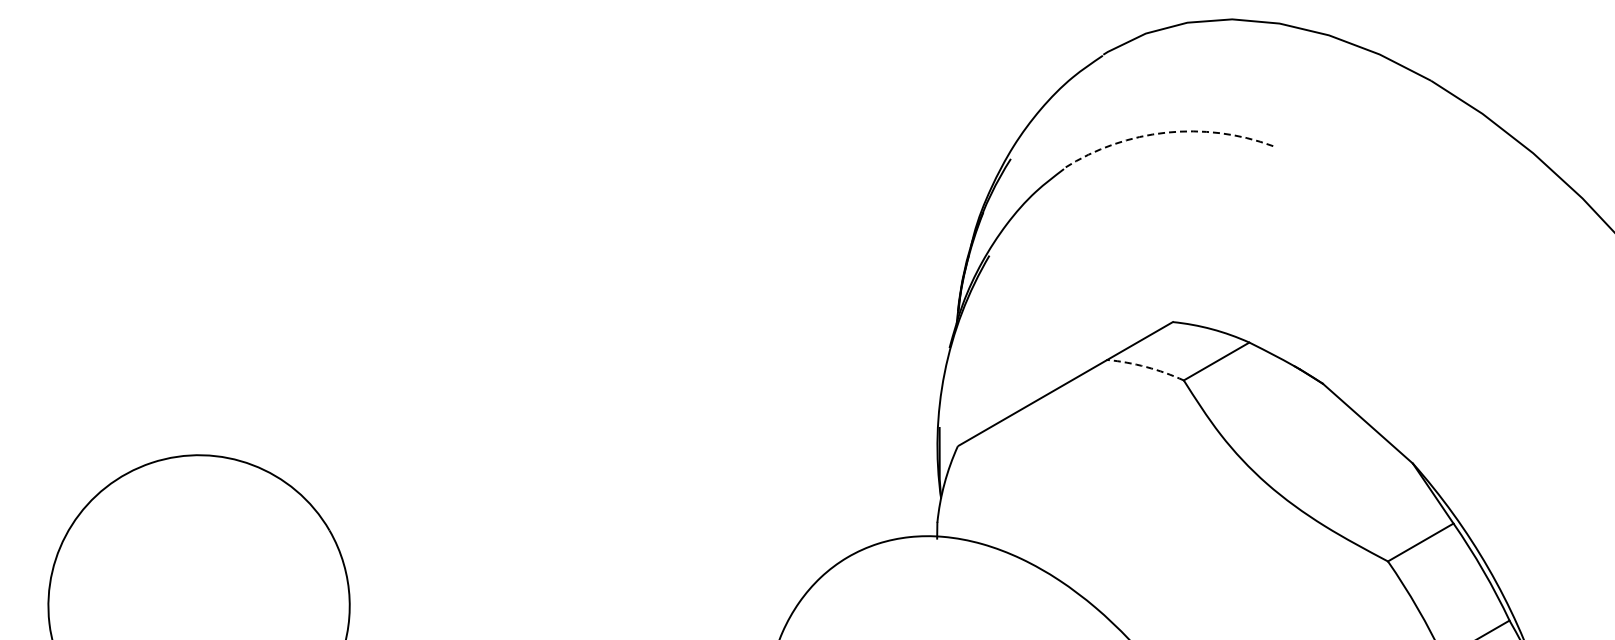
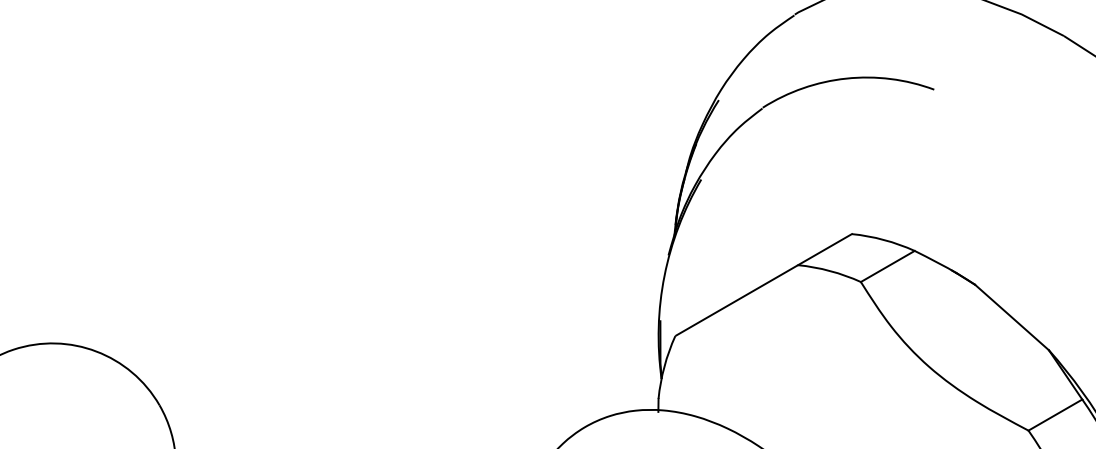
arc: (1166, 132) -> (846, 78), dashed -> solid
arc: (1146, 367) -> (830, 271), dashed -> solid

